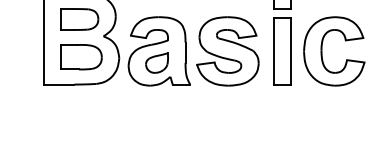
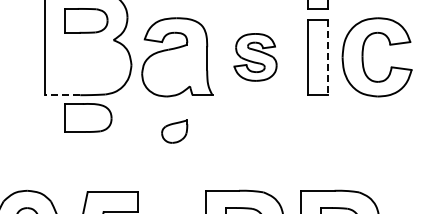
part: (227, 51) -> (255, 57), size x0.6
line: (290, 51) -> (327, 57), solid -> dashed
part: (81, 56) -> (88, 117), moved
part: (156, 62) -> (174, 131), moved
line: (58, 84) -> (62, 95), solid -> dashed

